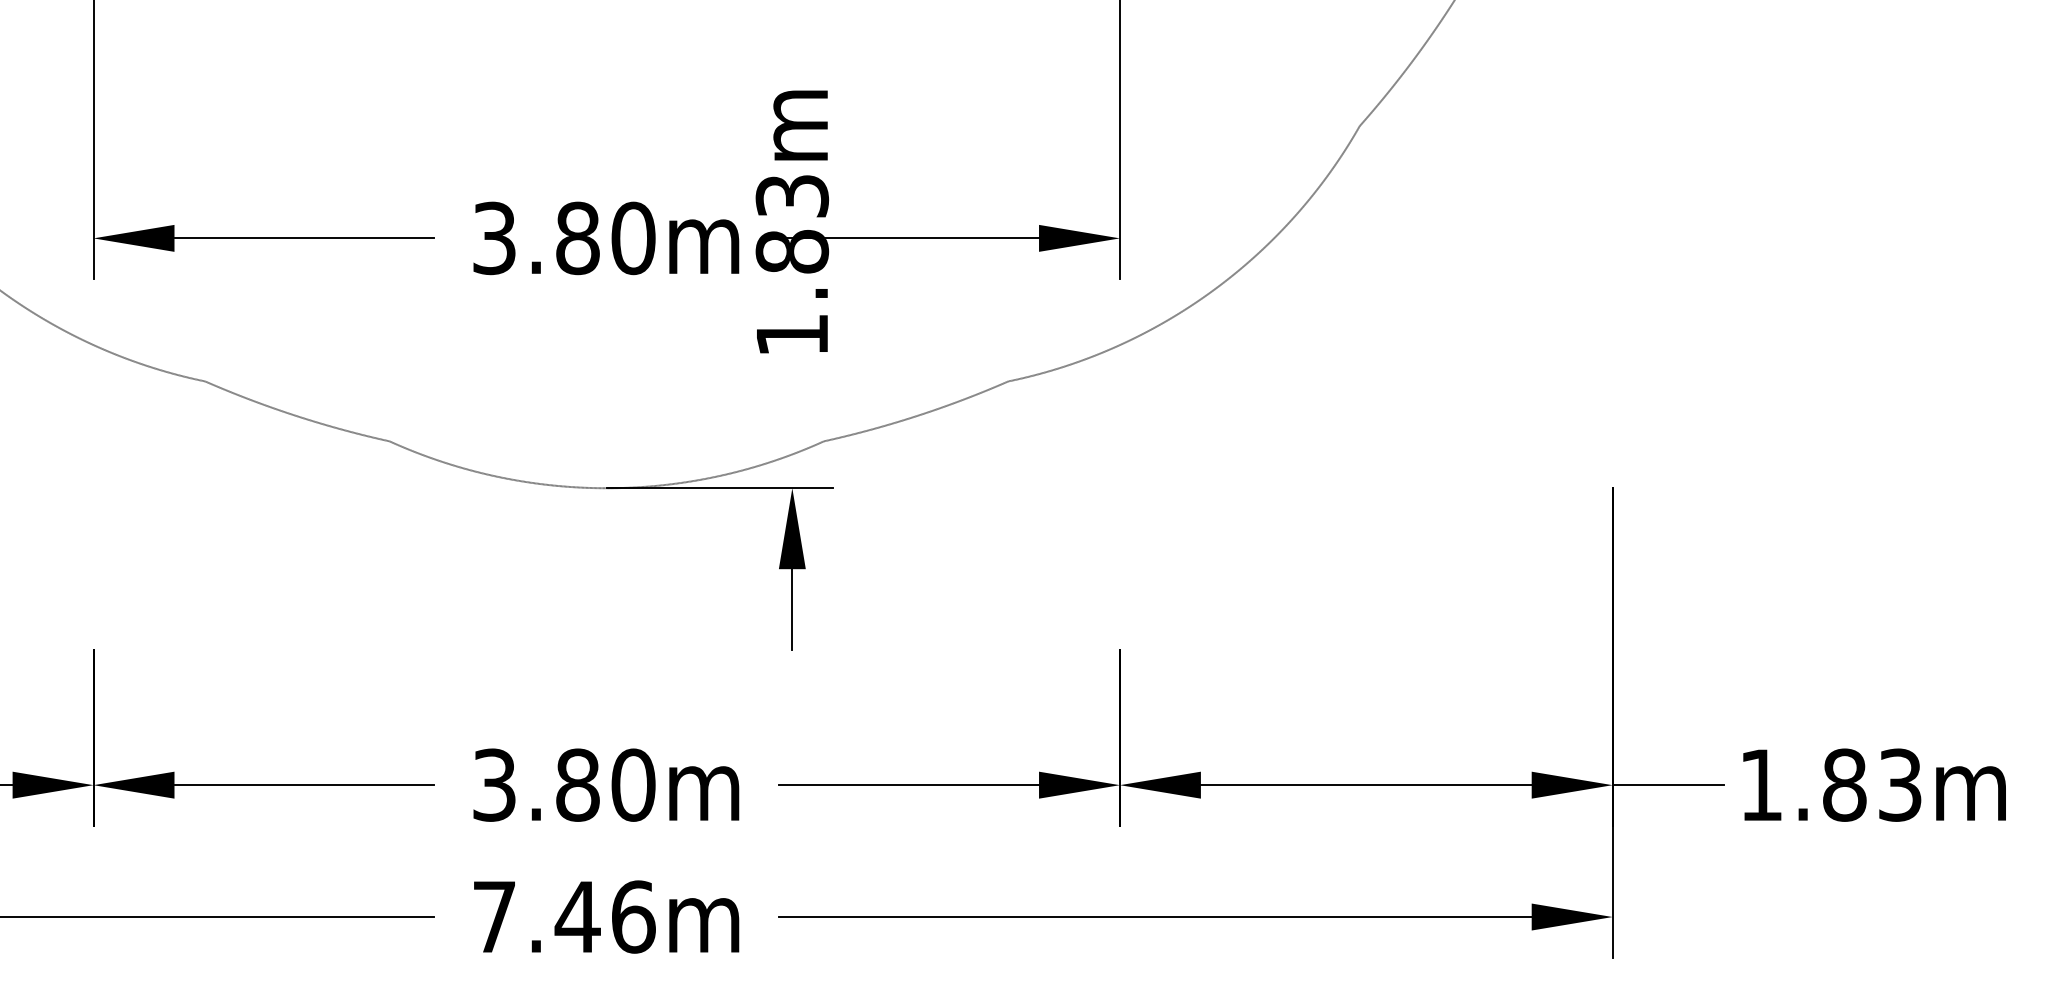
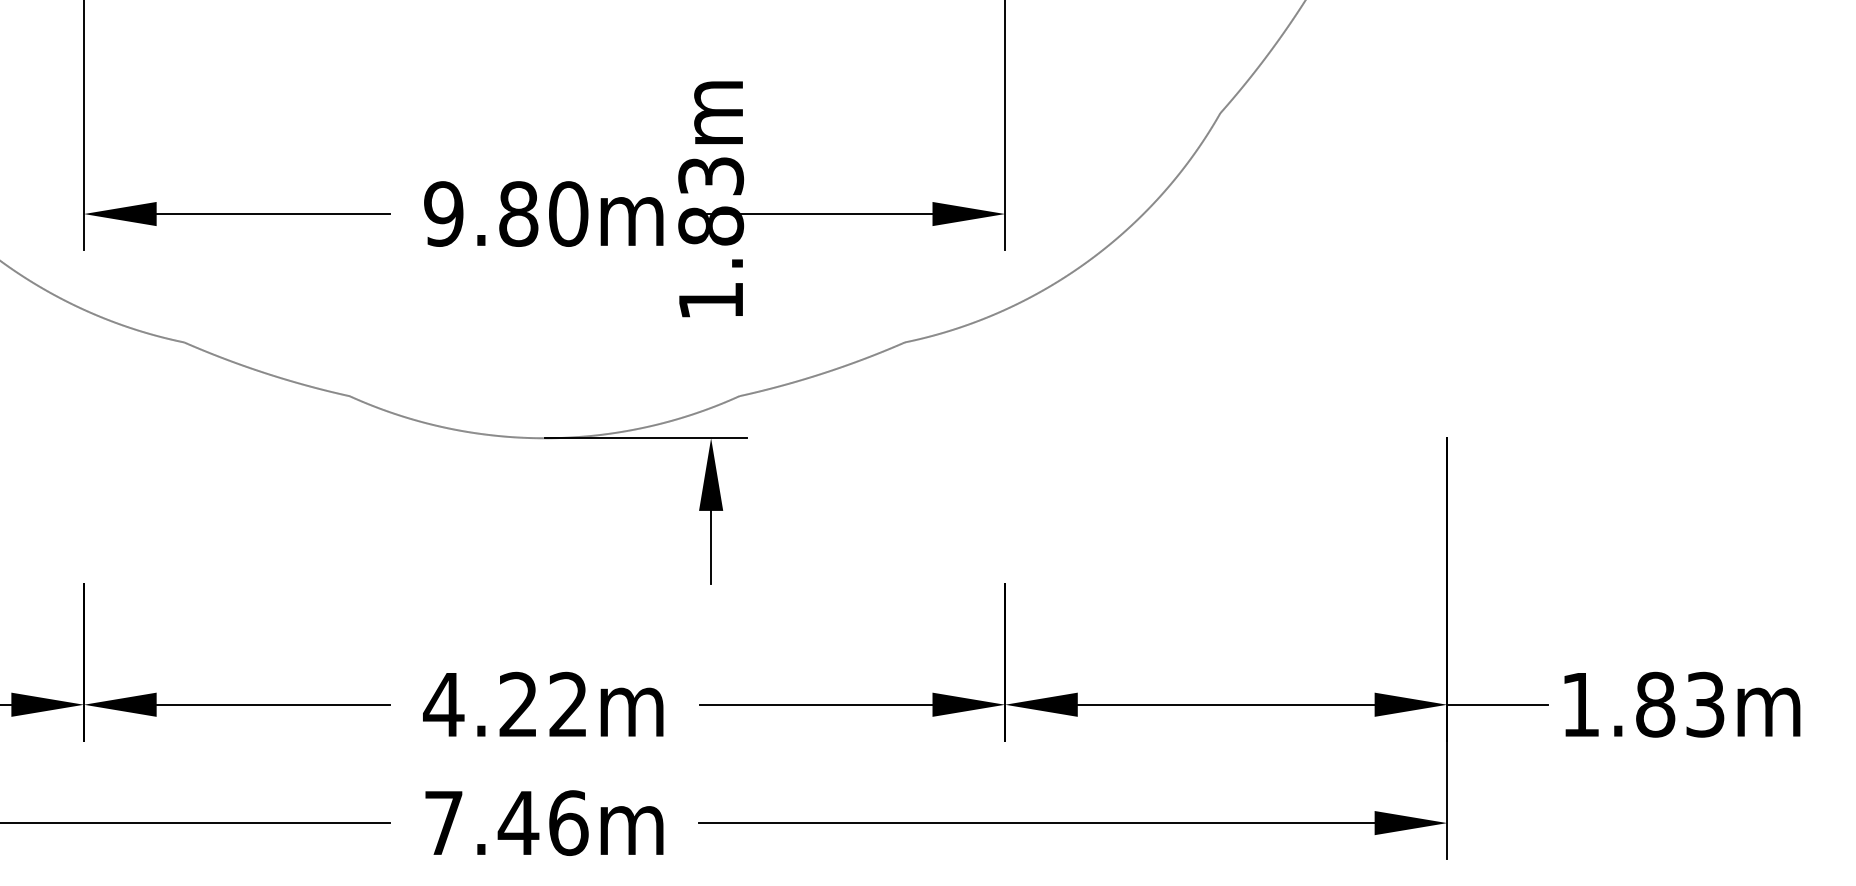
text: (494, 237) -> (443, 213), 3.80m -> 9.80m
text: (563, 784) -> (505, 704), 3.80m -> 4.22m

